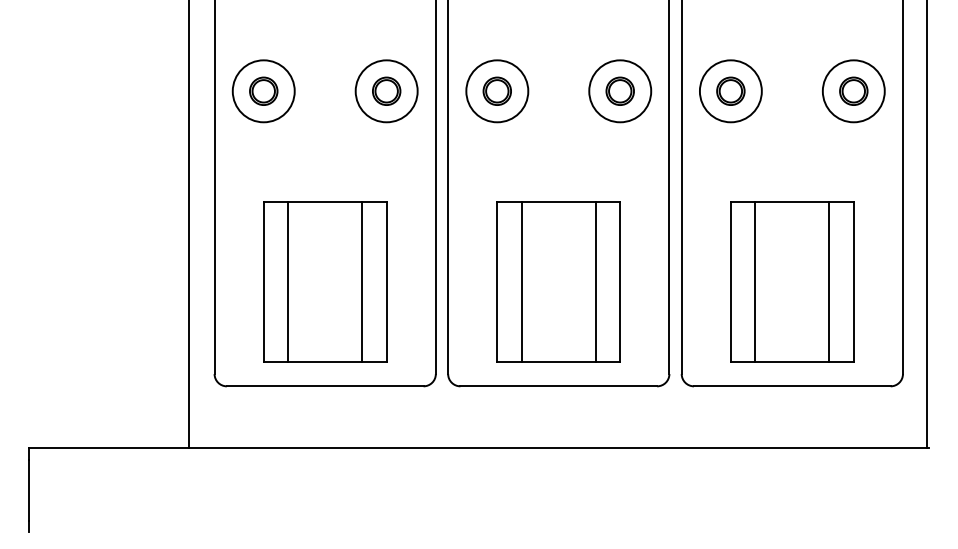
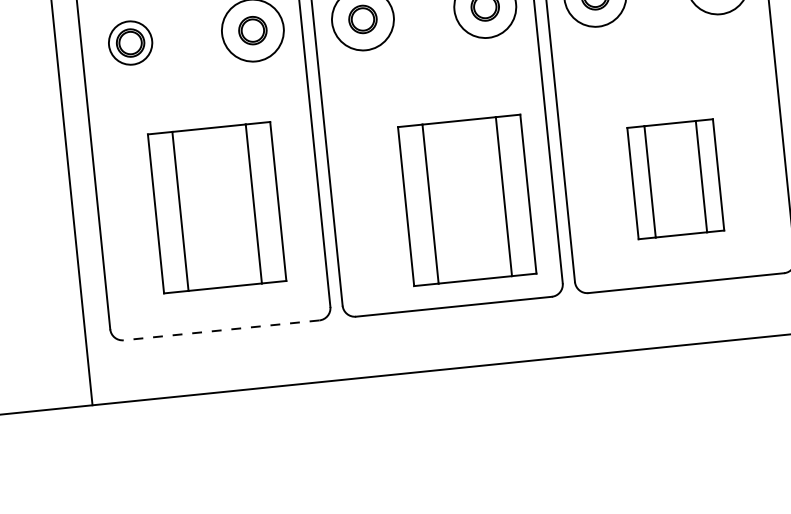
circle: (263, 91) -> (130, 43), size x0.7
part: (325, 281) -> (217, 207), moved
part: (558, 281) -> (466, 200), moved
part: (792, 281) -> (675, 178), size x0.7
line: (324, 386) -> (220, 330), solid -> dashed

